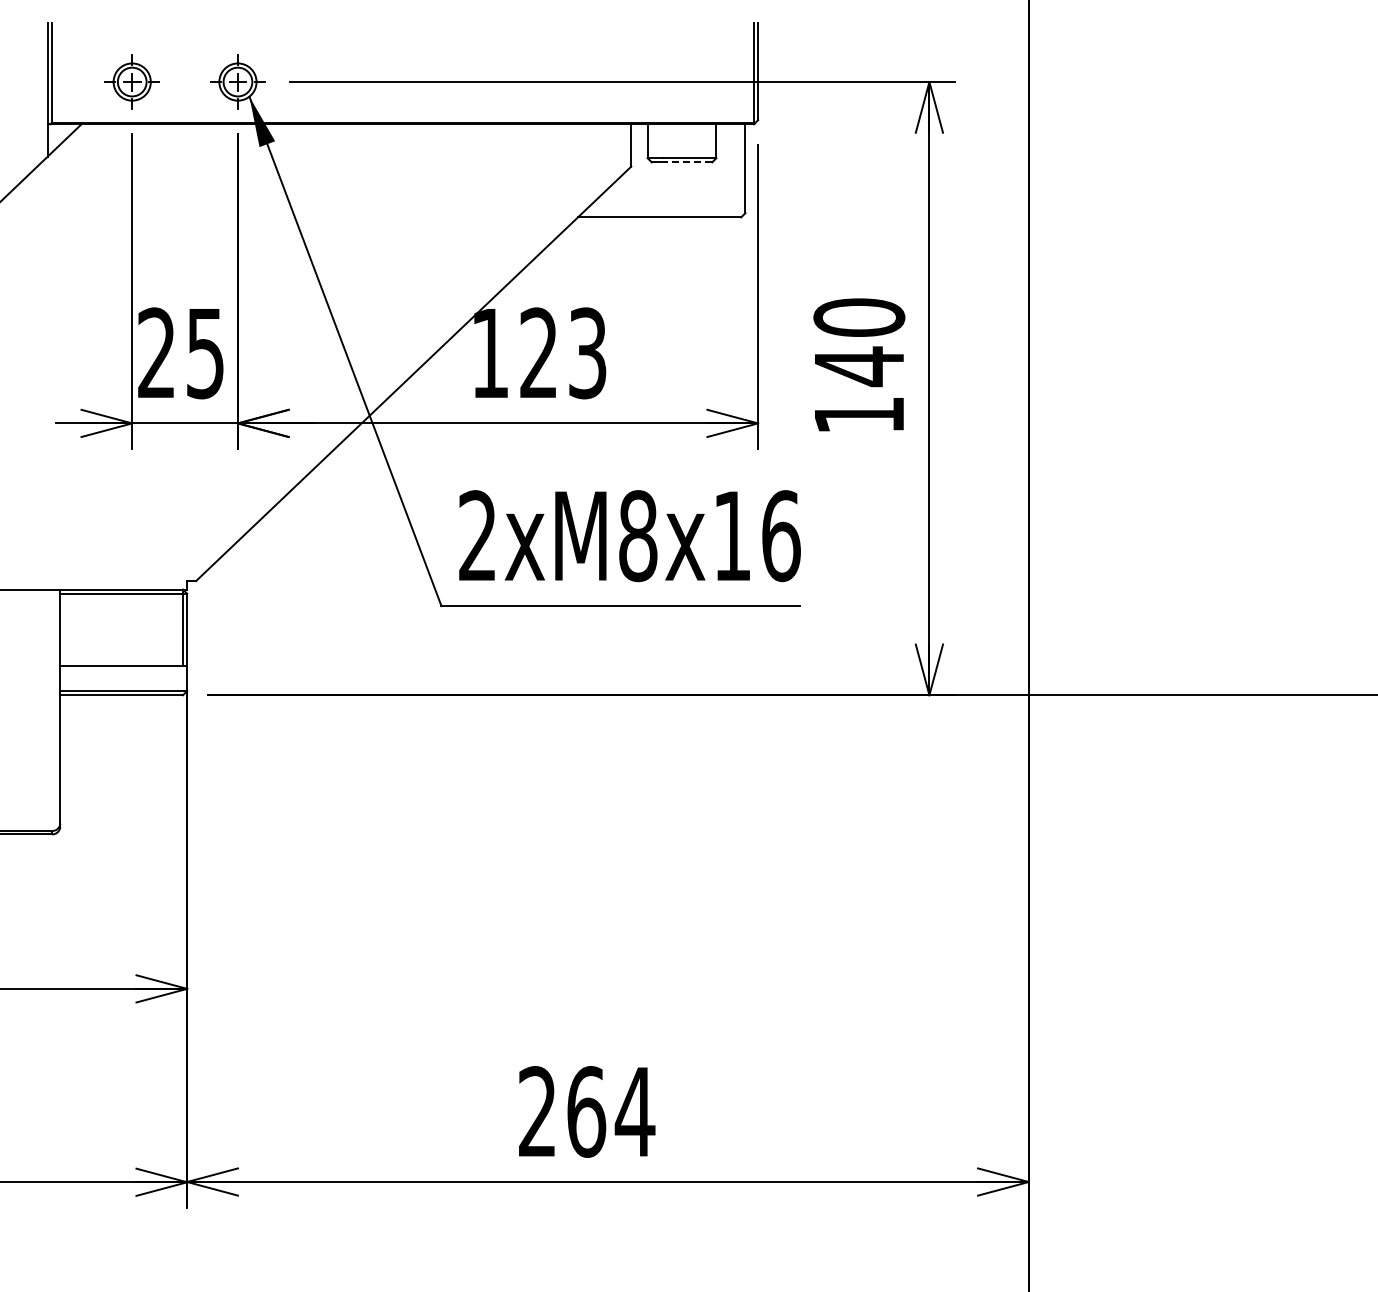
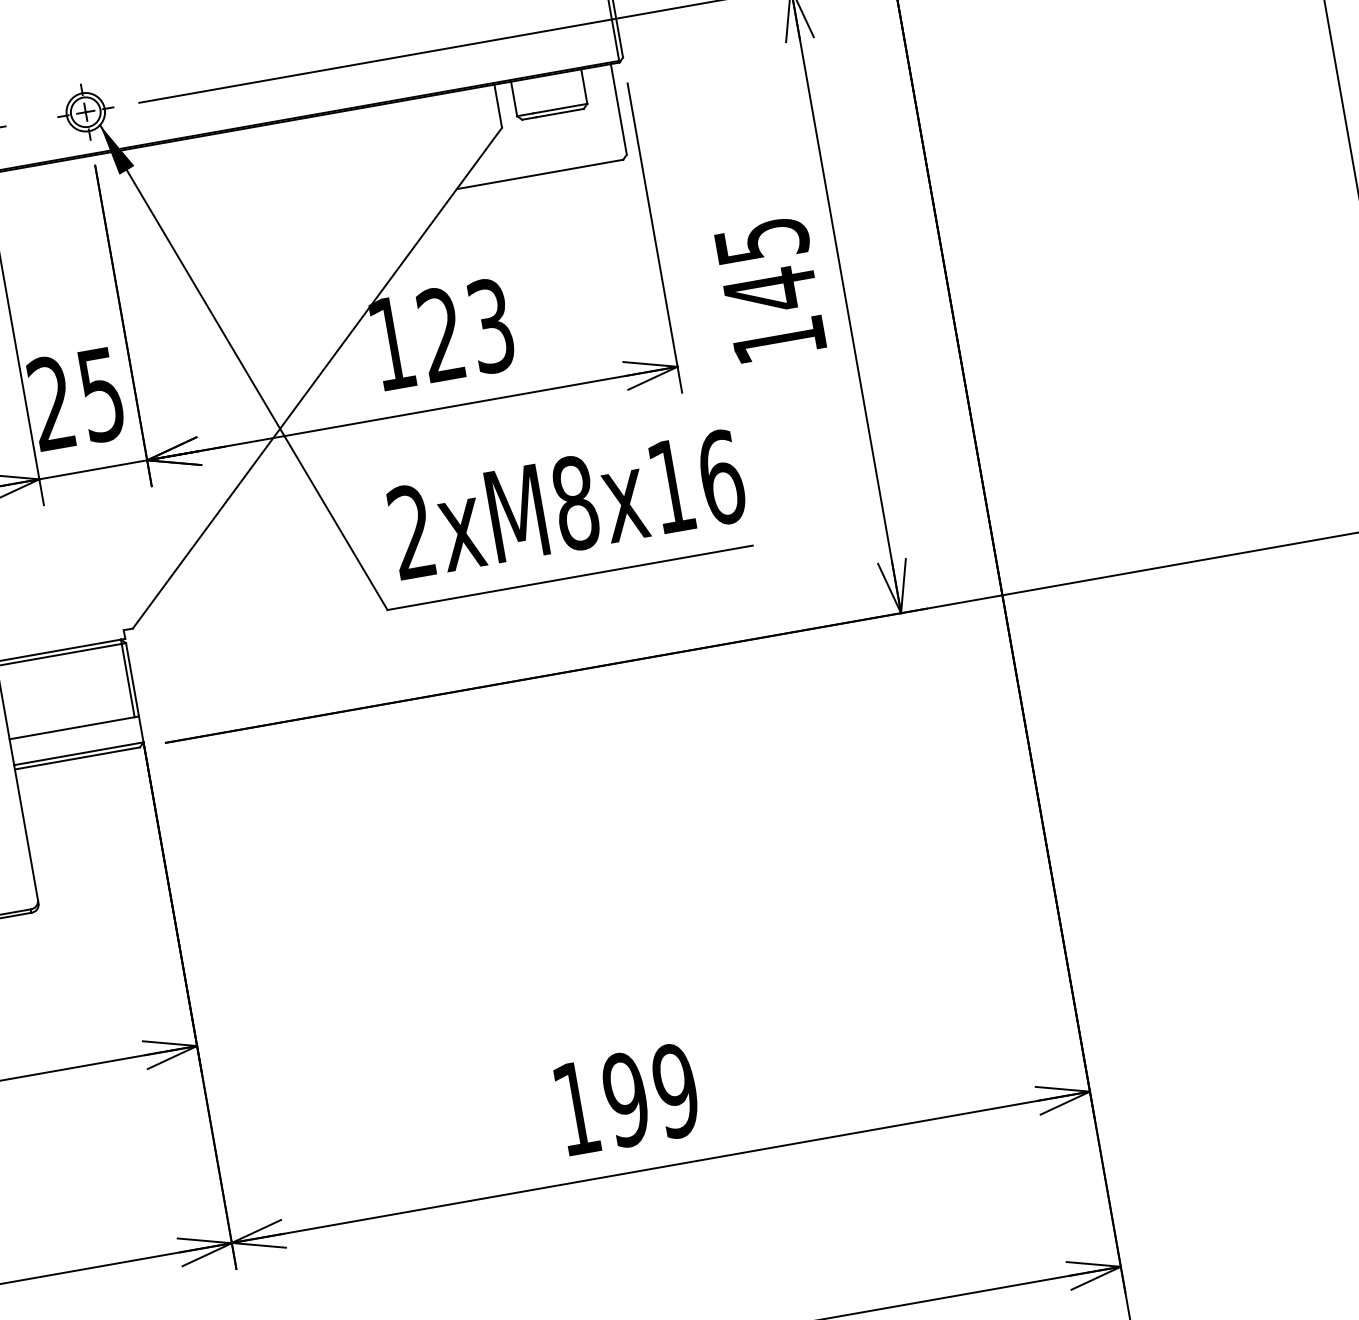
line: (688, 162) -> (559, 113), dashed -> solid
text: (859, 317) -> (761, 240), 140 -> 145
text: (587, 1111) -> (627, 1099), 264 -> 199

